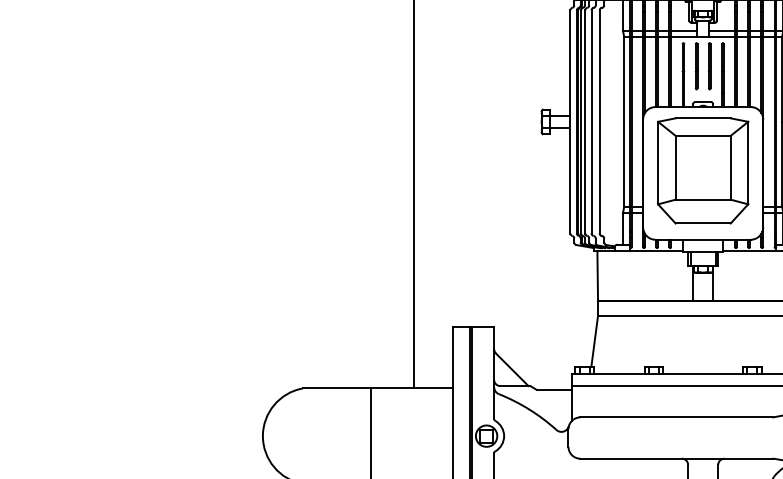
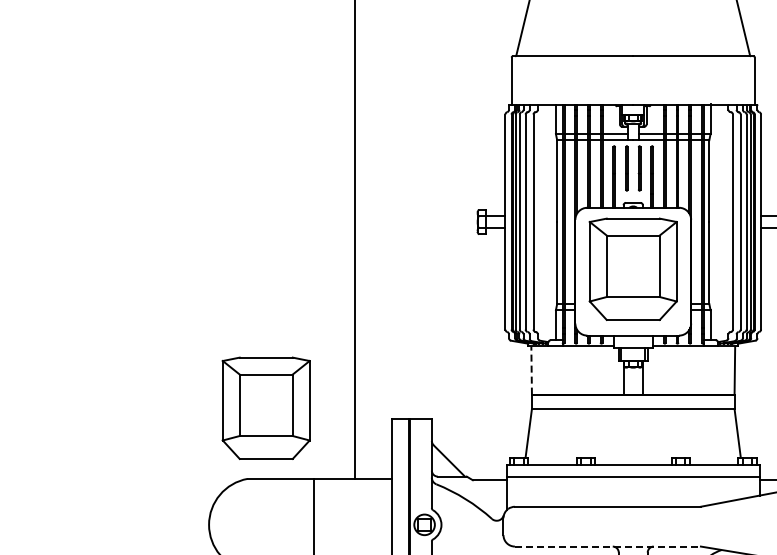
line: (597, 274) -> (531, 369), solid -> dashed
part: (321, 314) -> (265, 407), added
line: (676, 458) -> (607, 546), solid -> dashed

